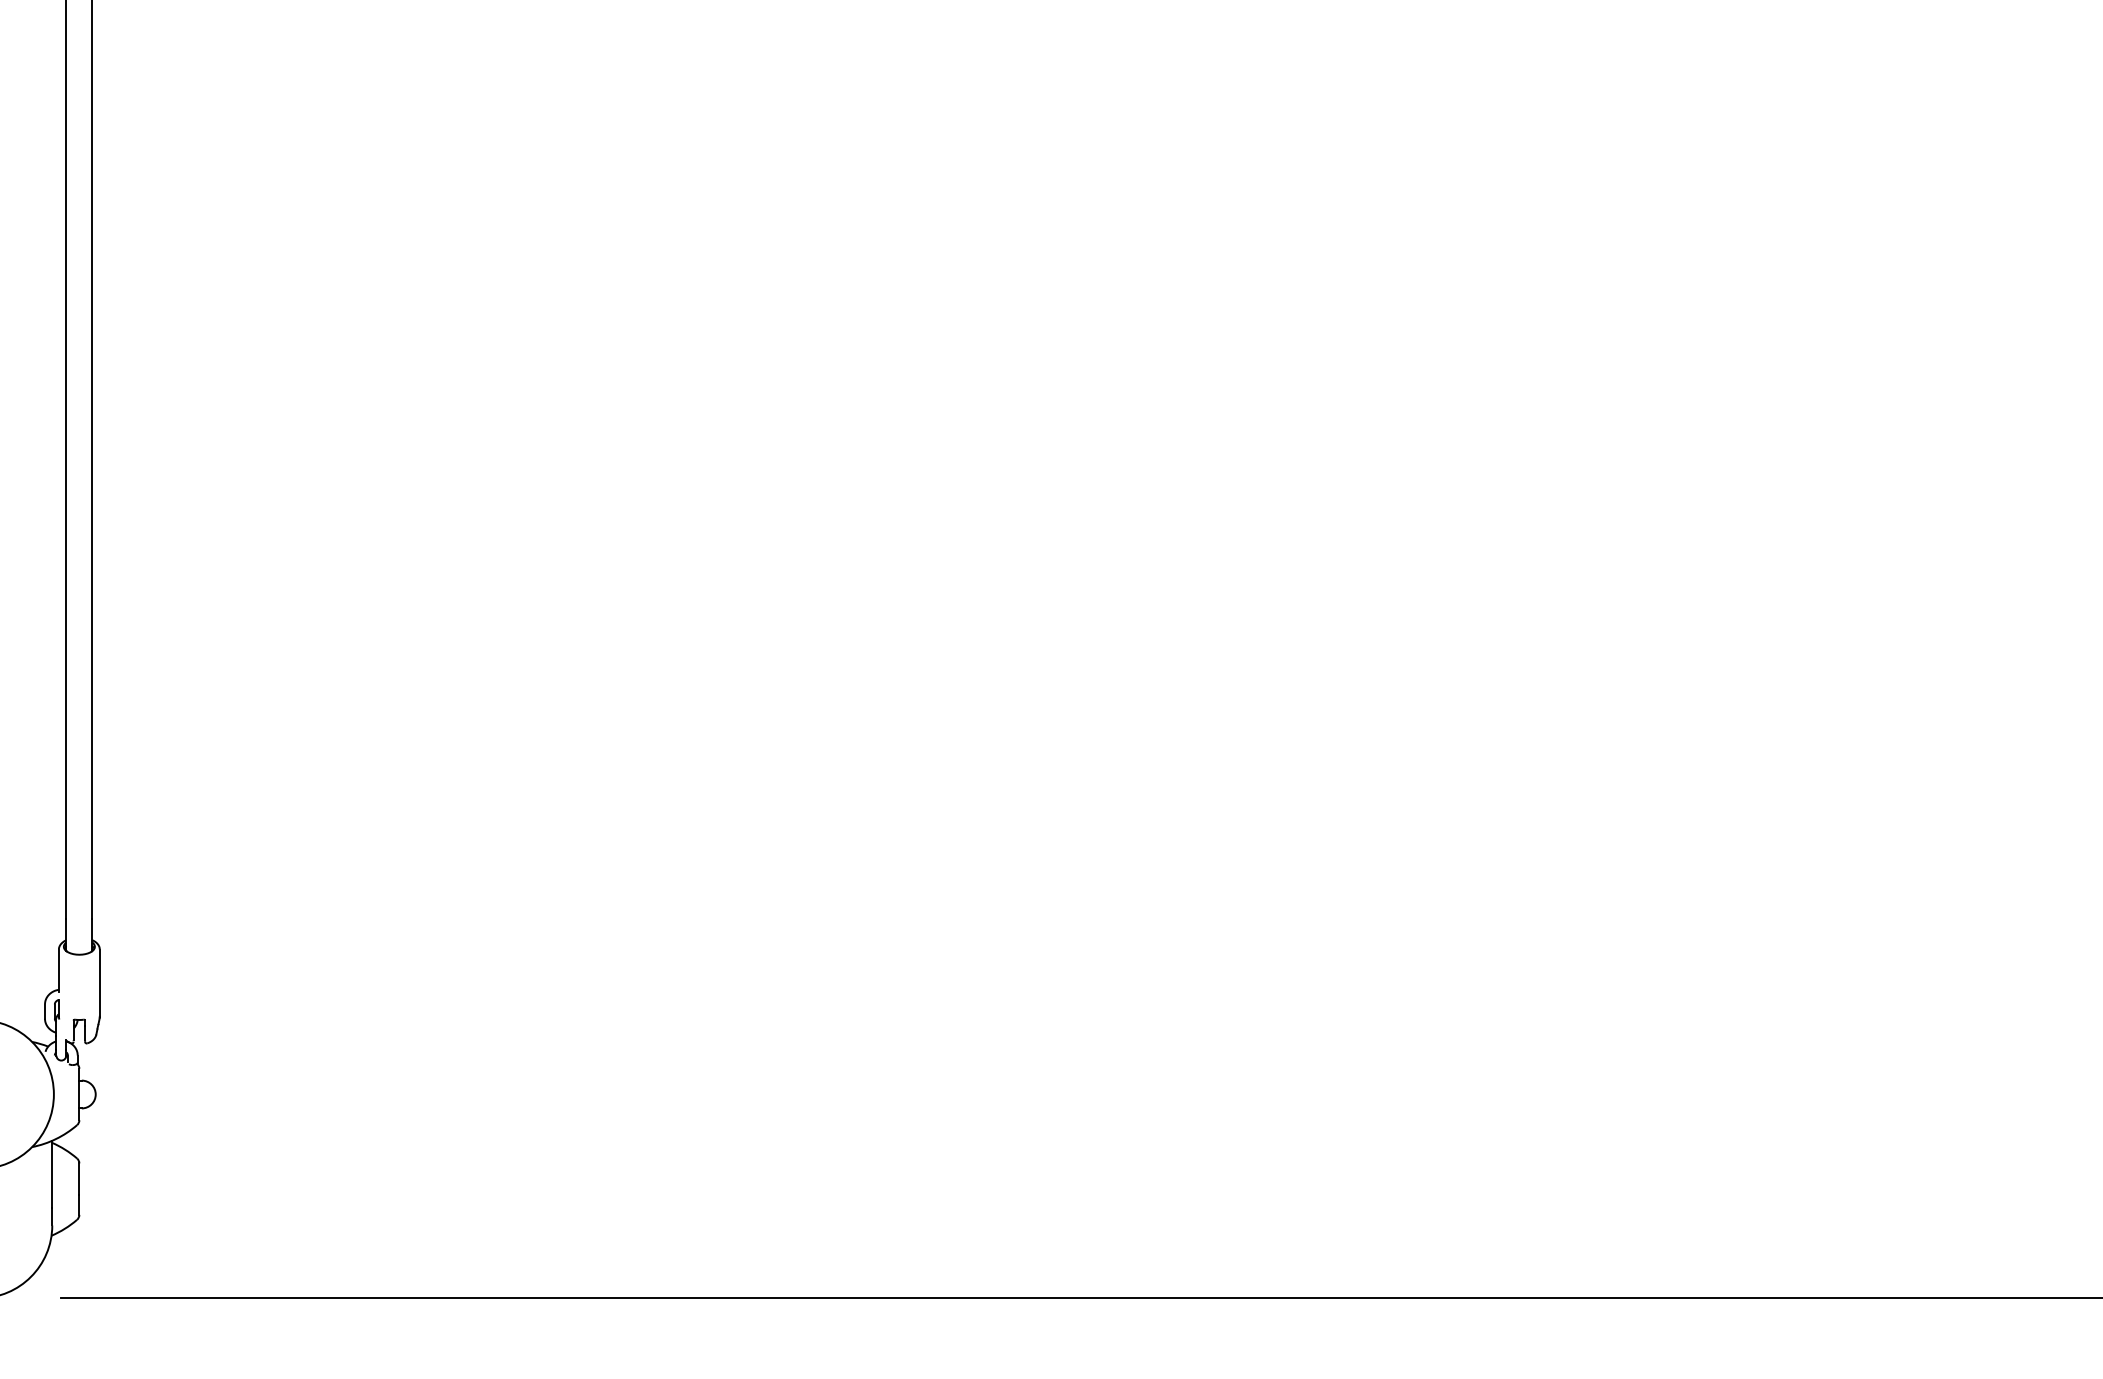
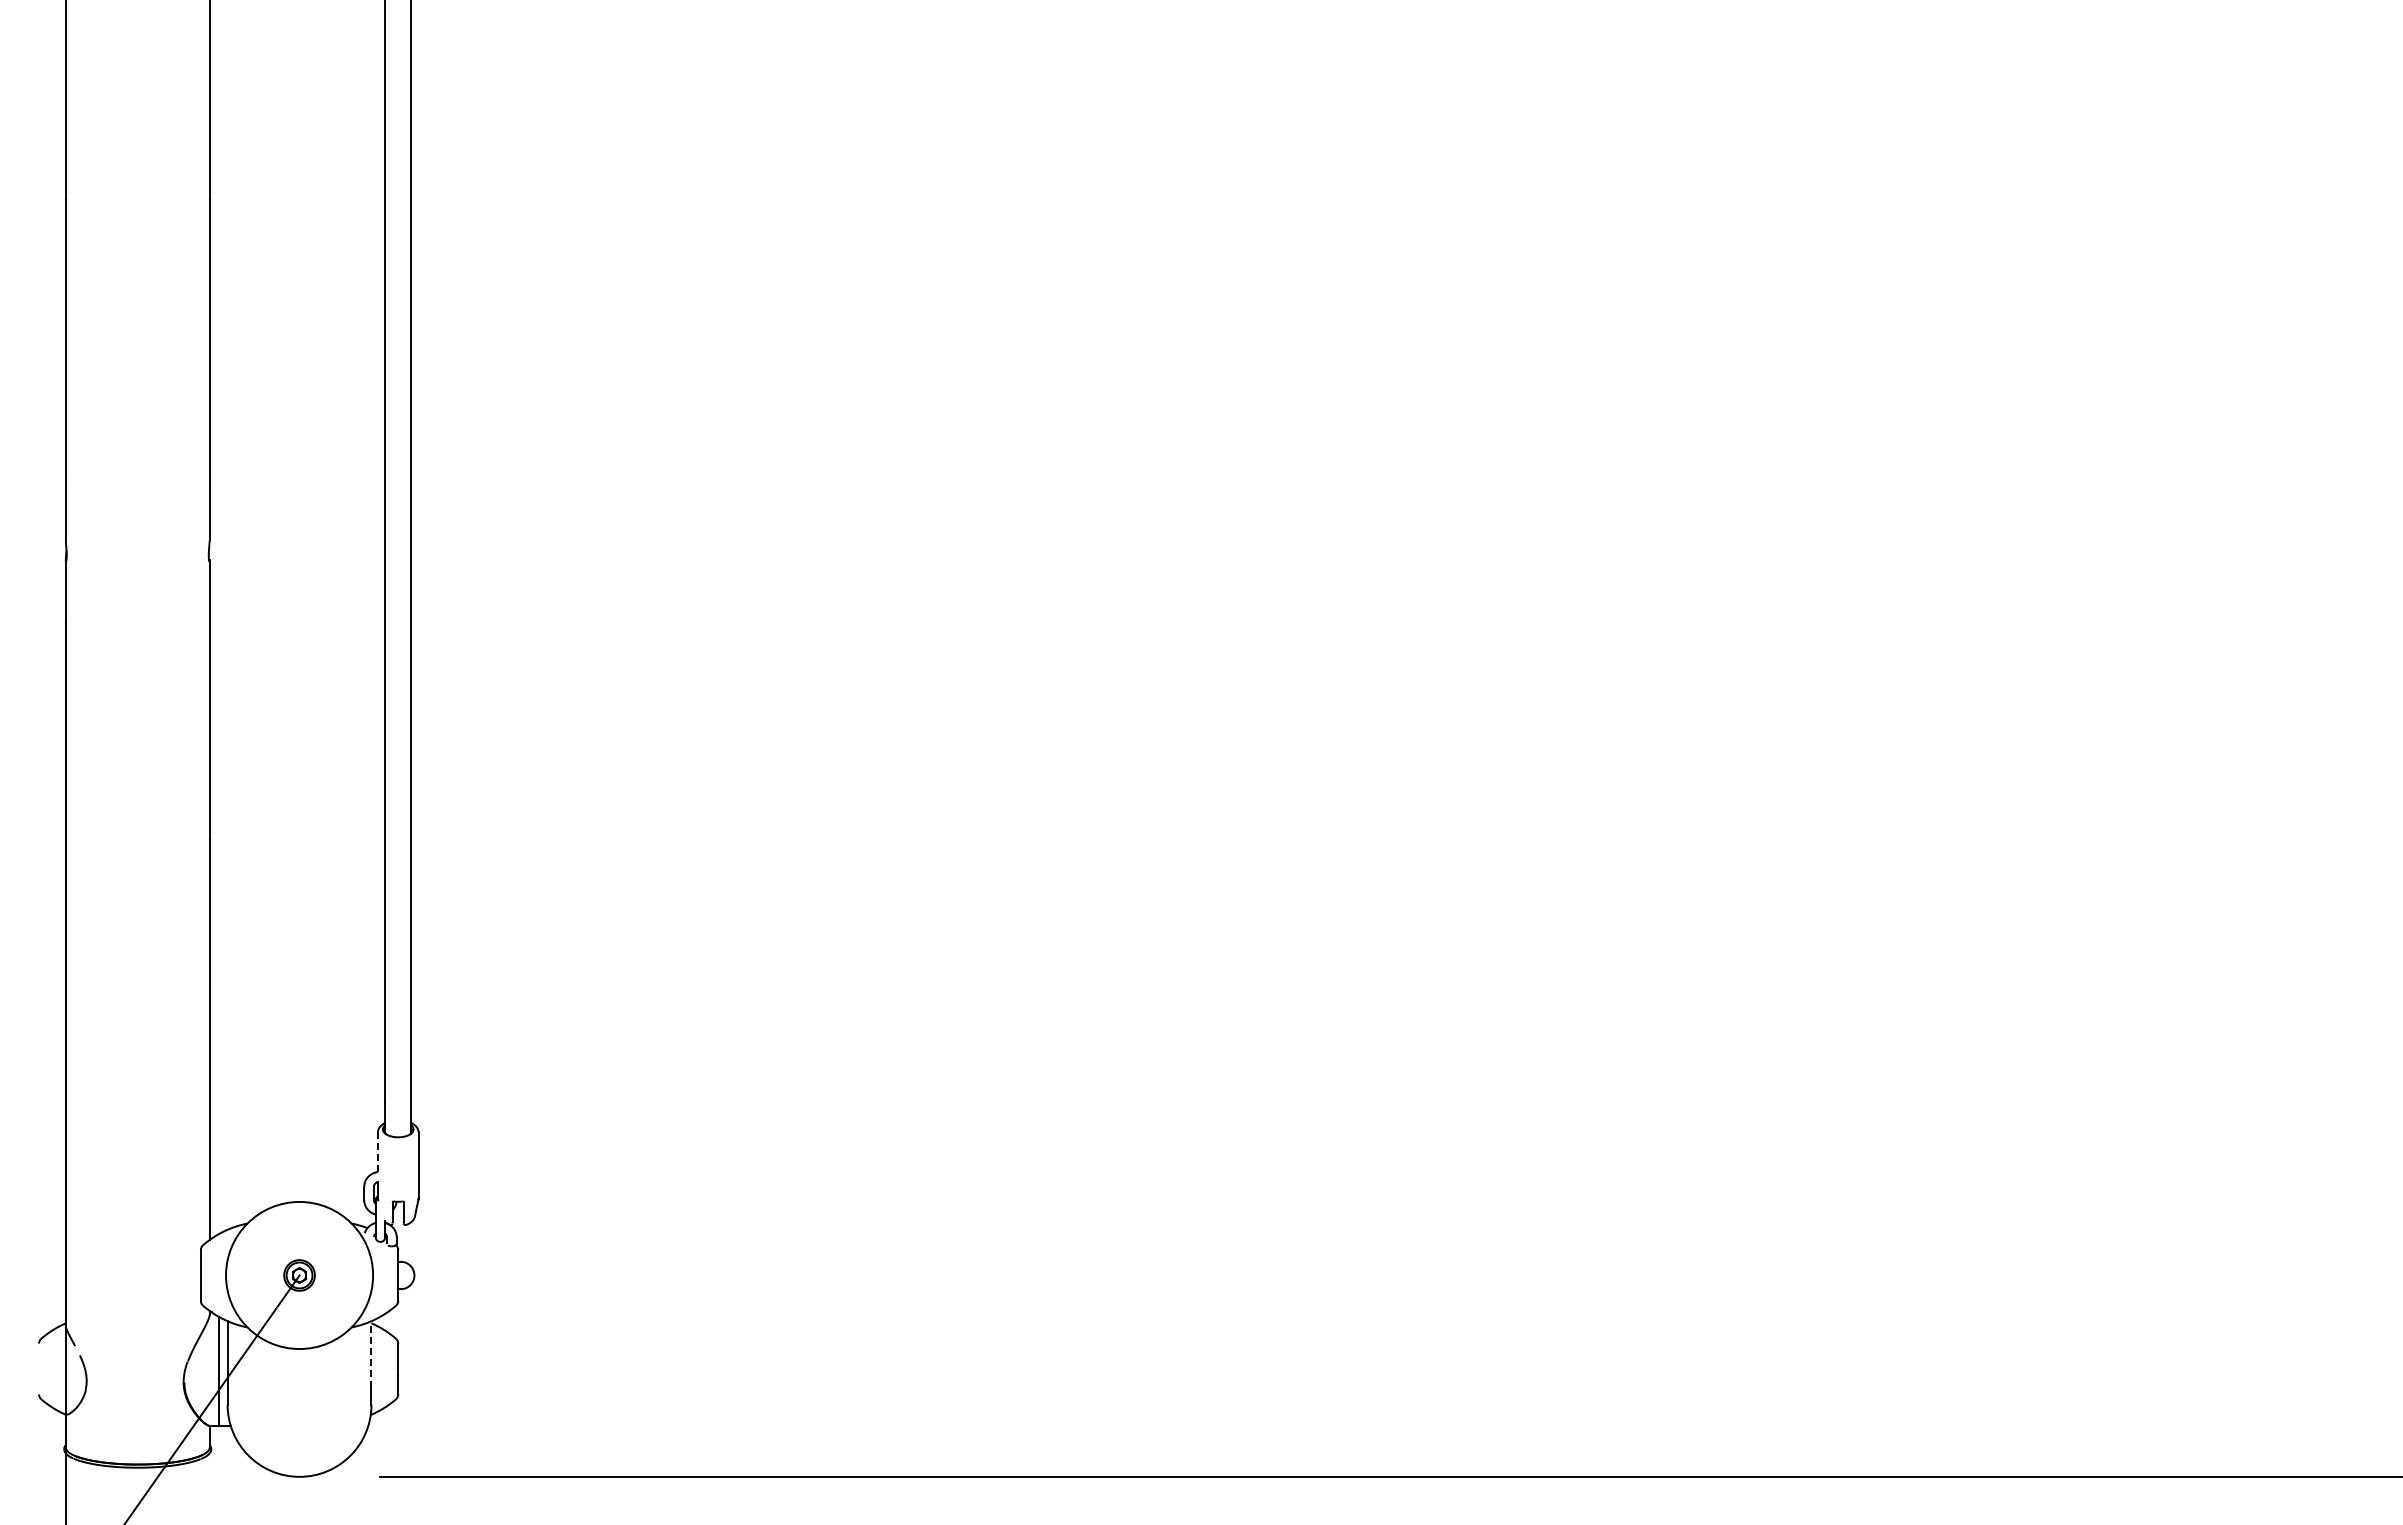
line: (59, 970) -> (378, 1152), solid -> dashed
line: (52, 1173) -> (371, 1353), solid -> dashed

